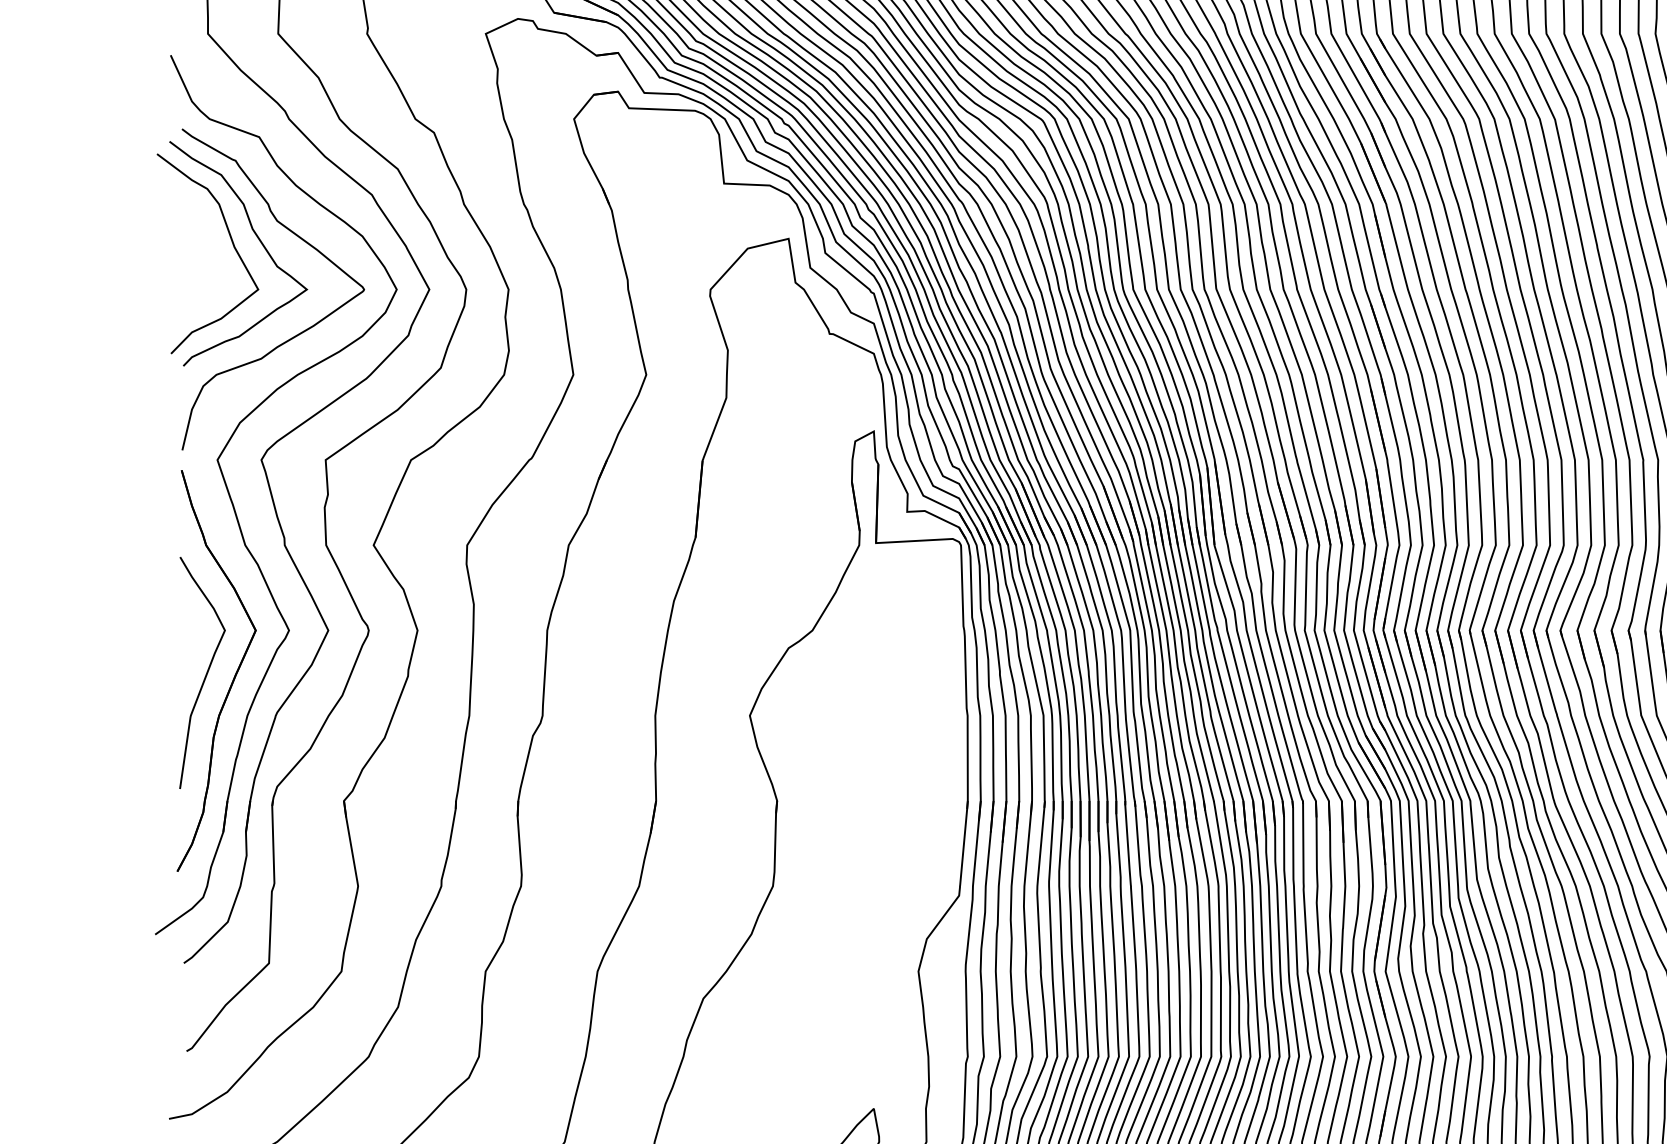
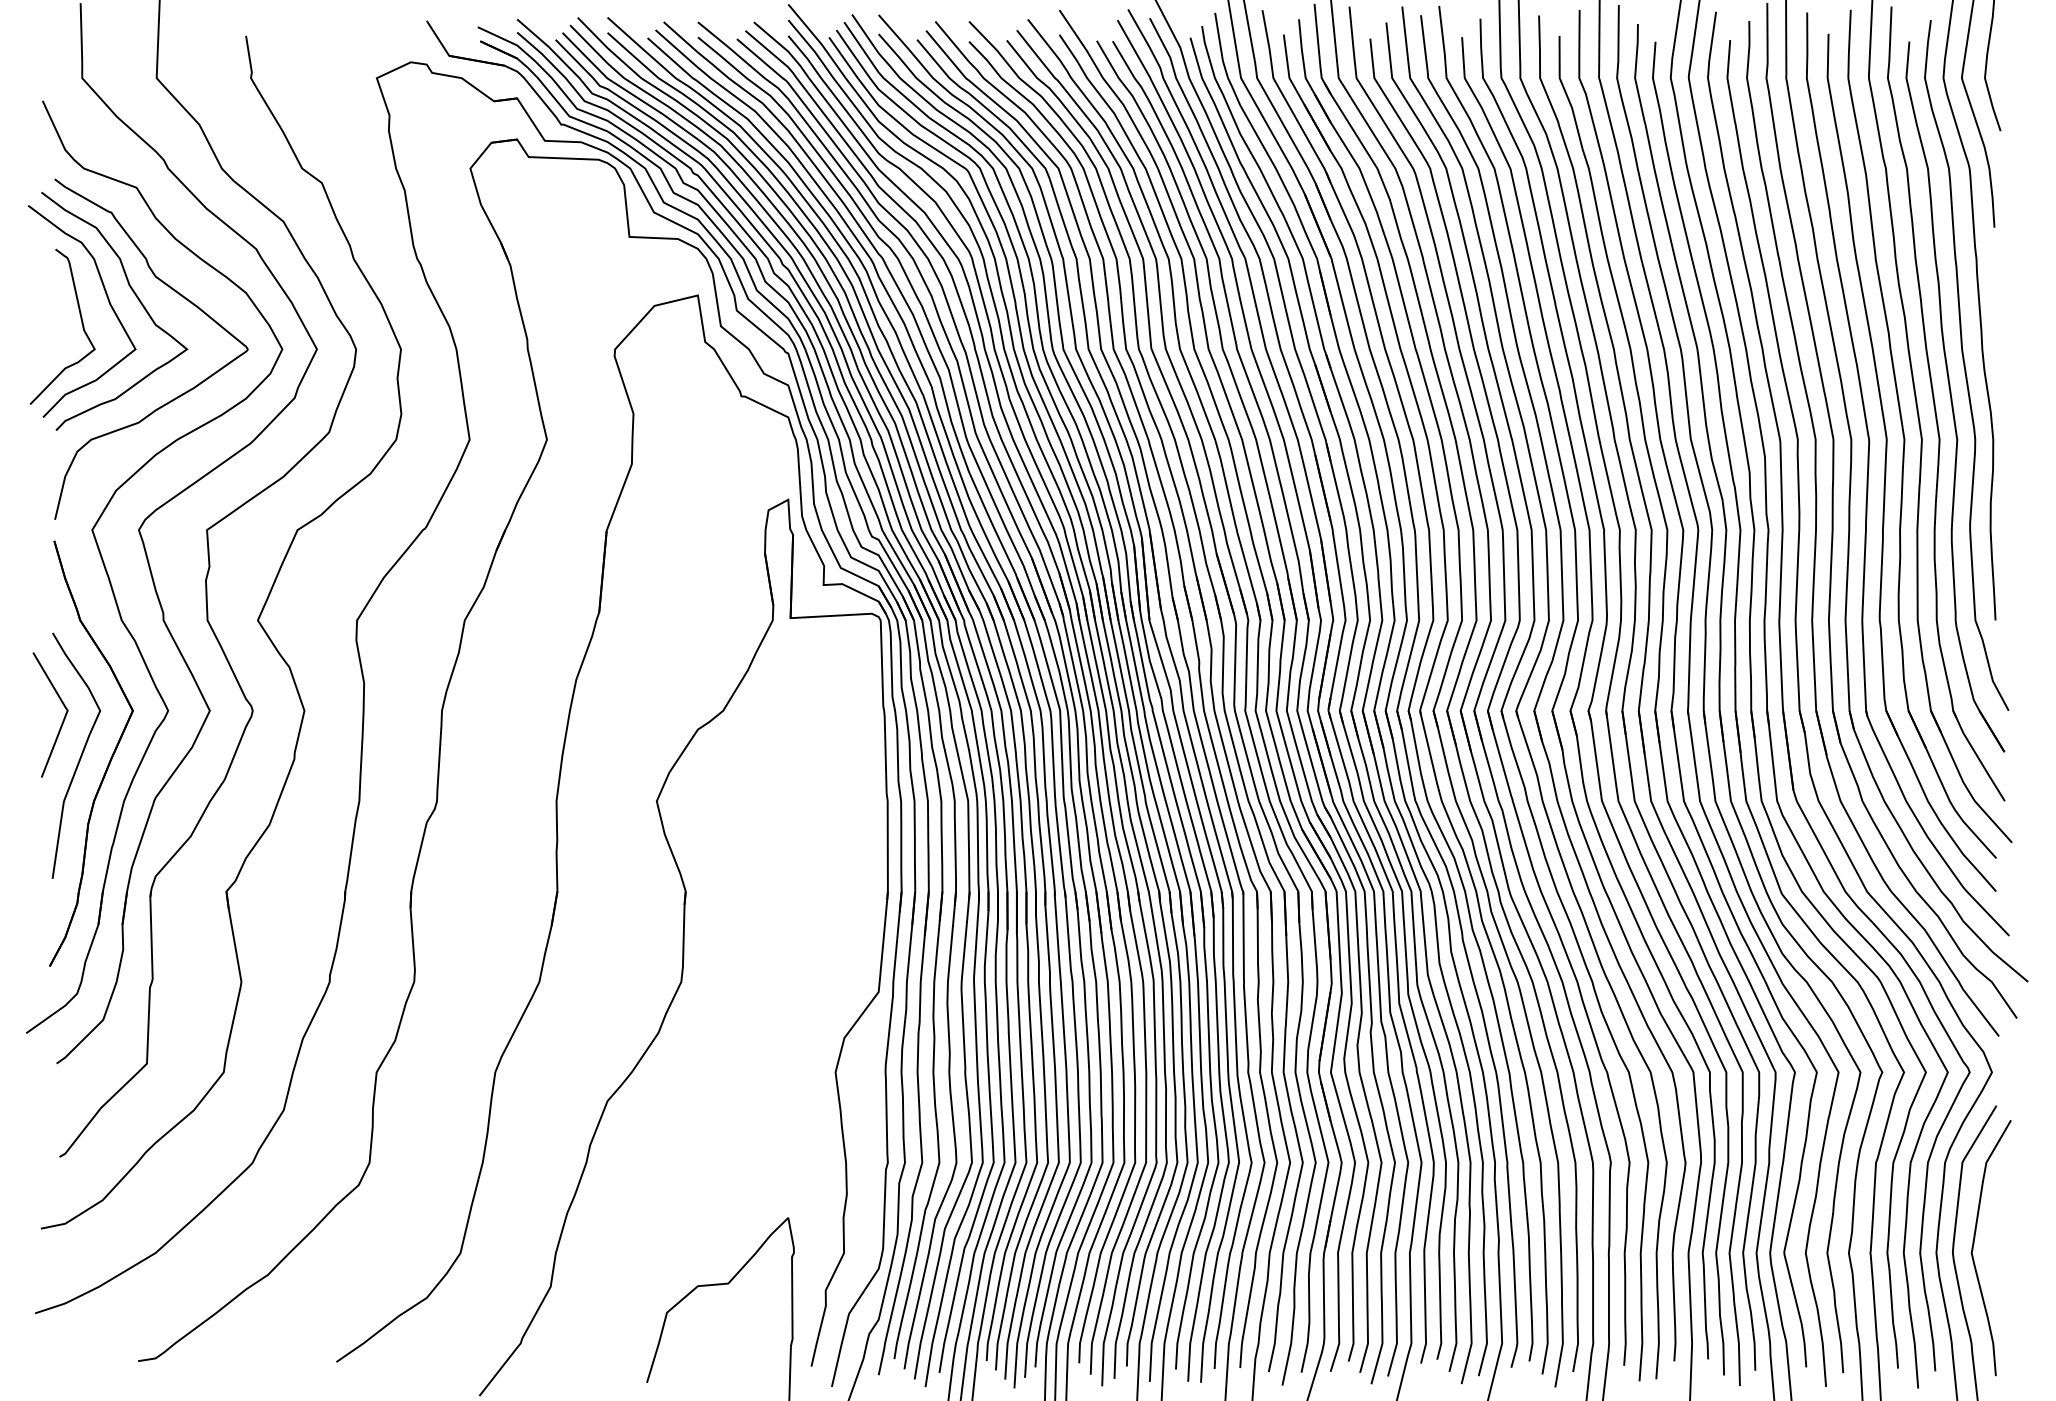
curve: (207, 265) -> (81, 323), added
curve: (189, 639) -> (62, 720), added

